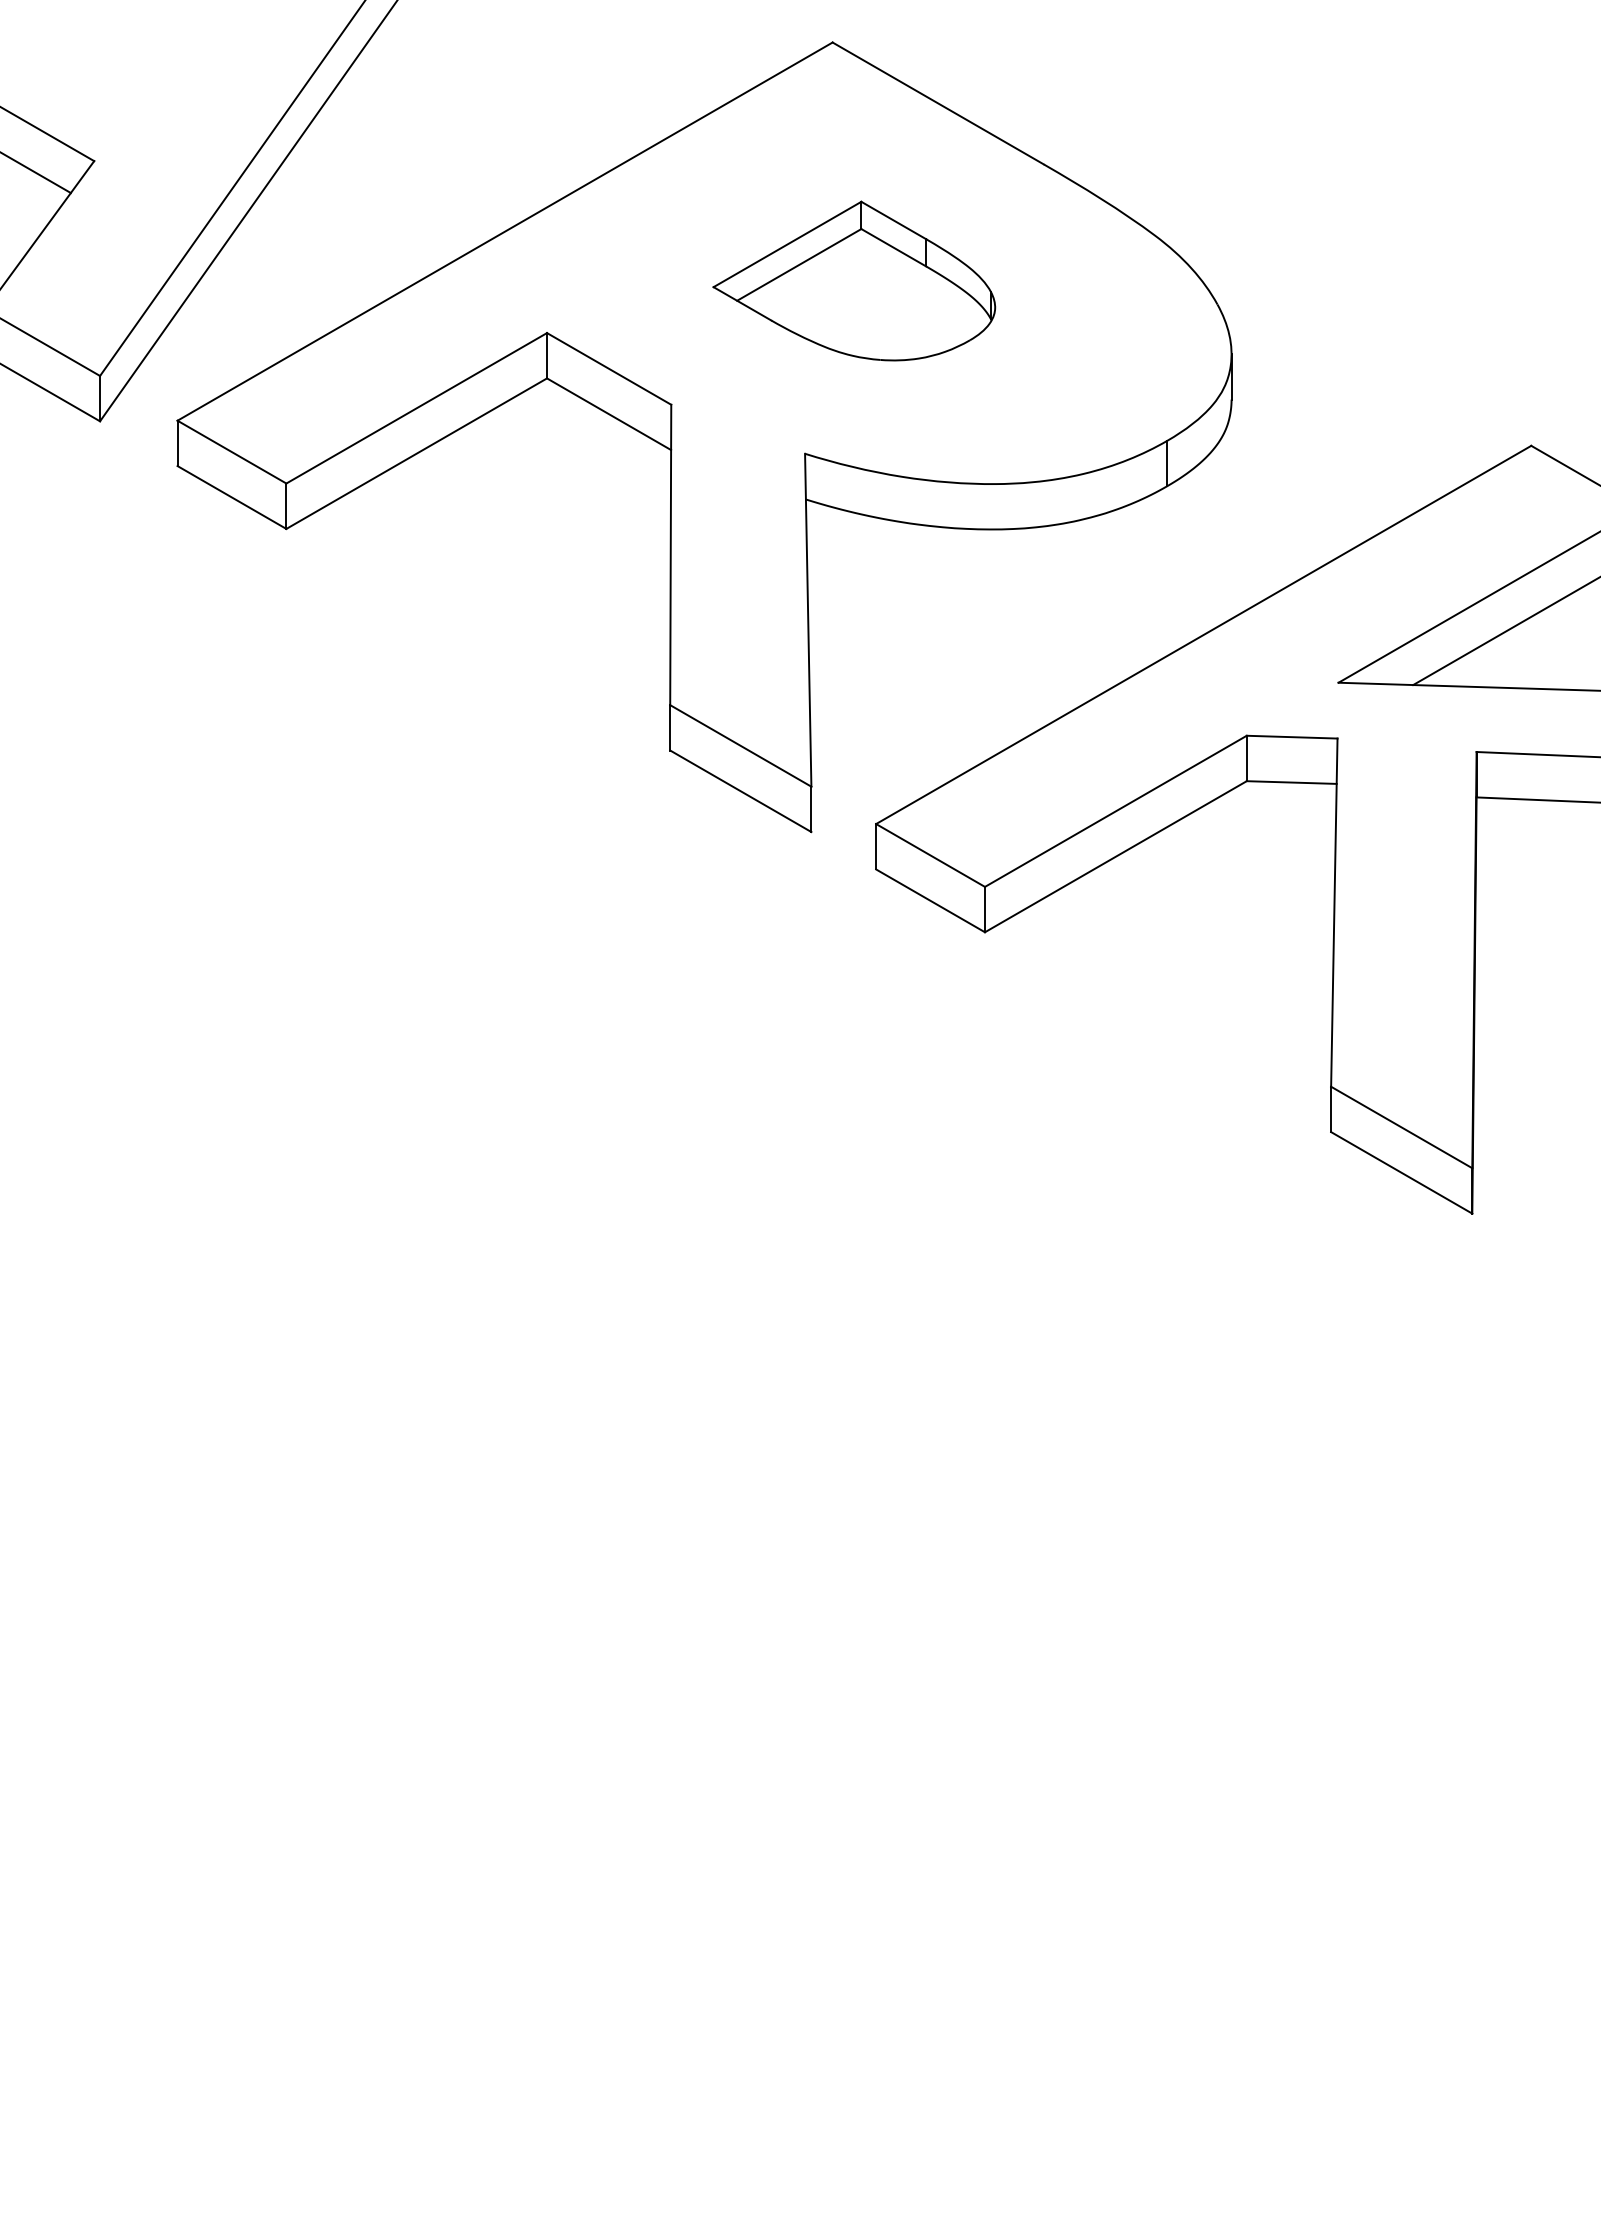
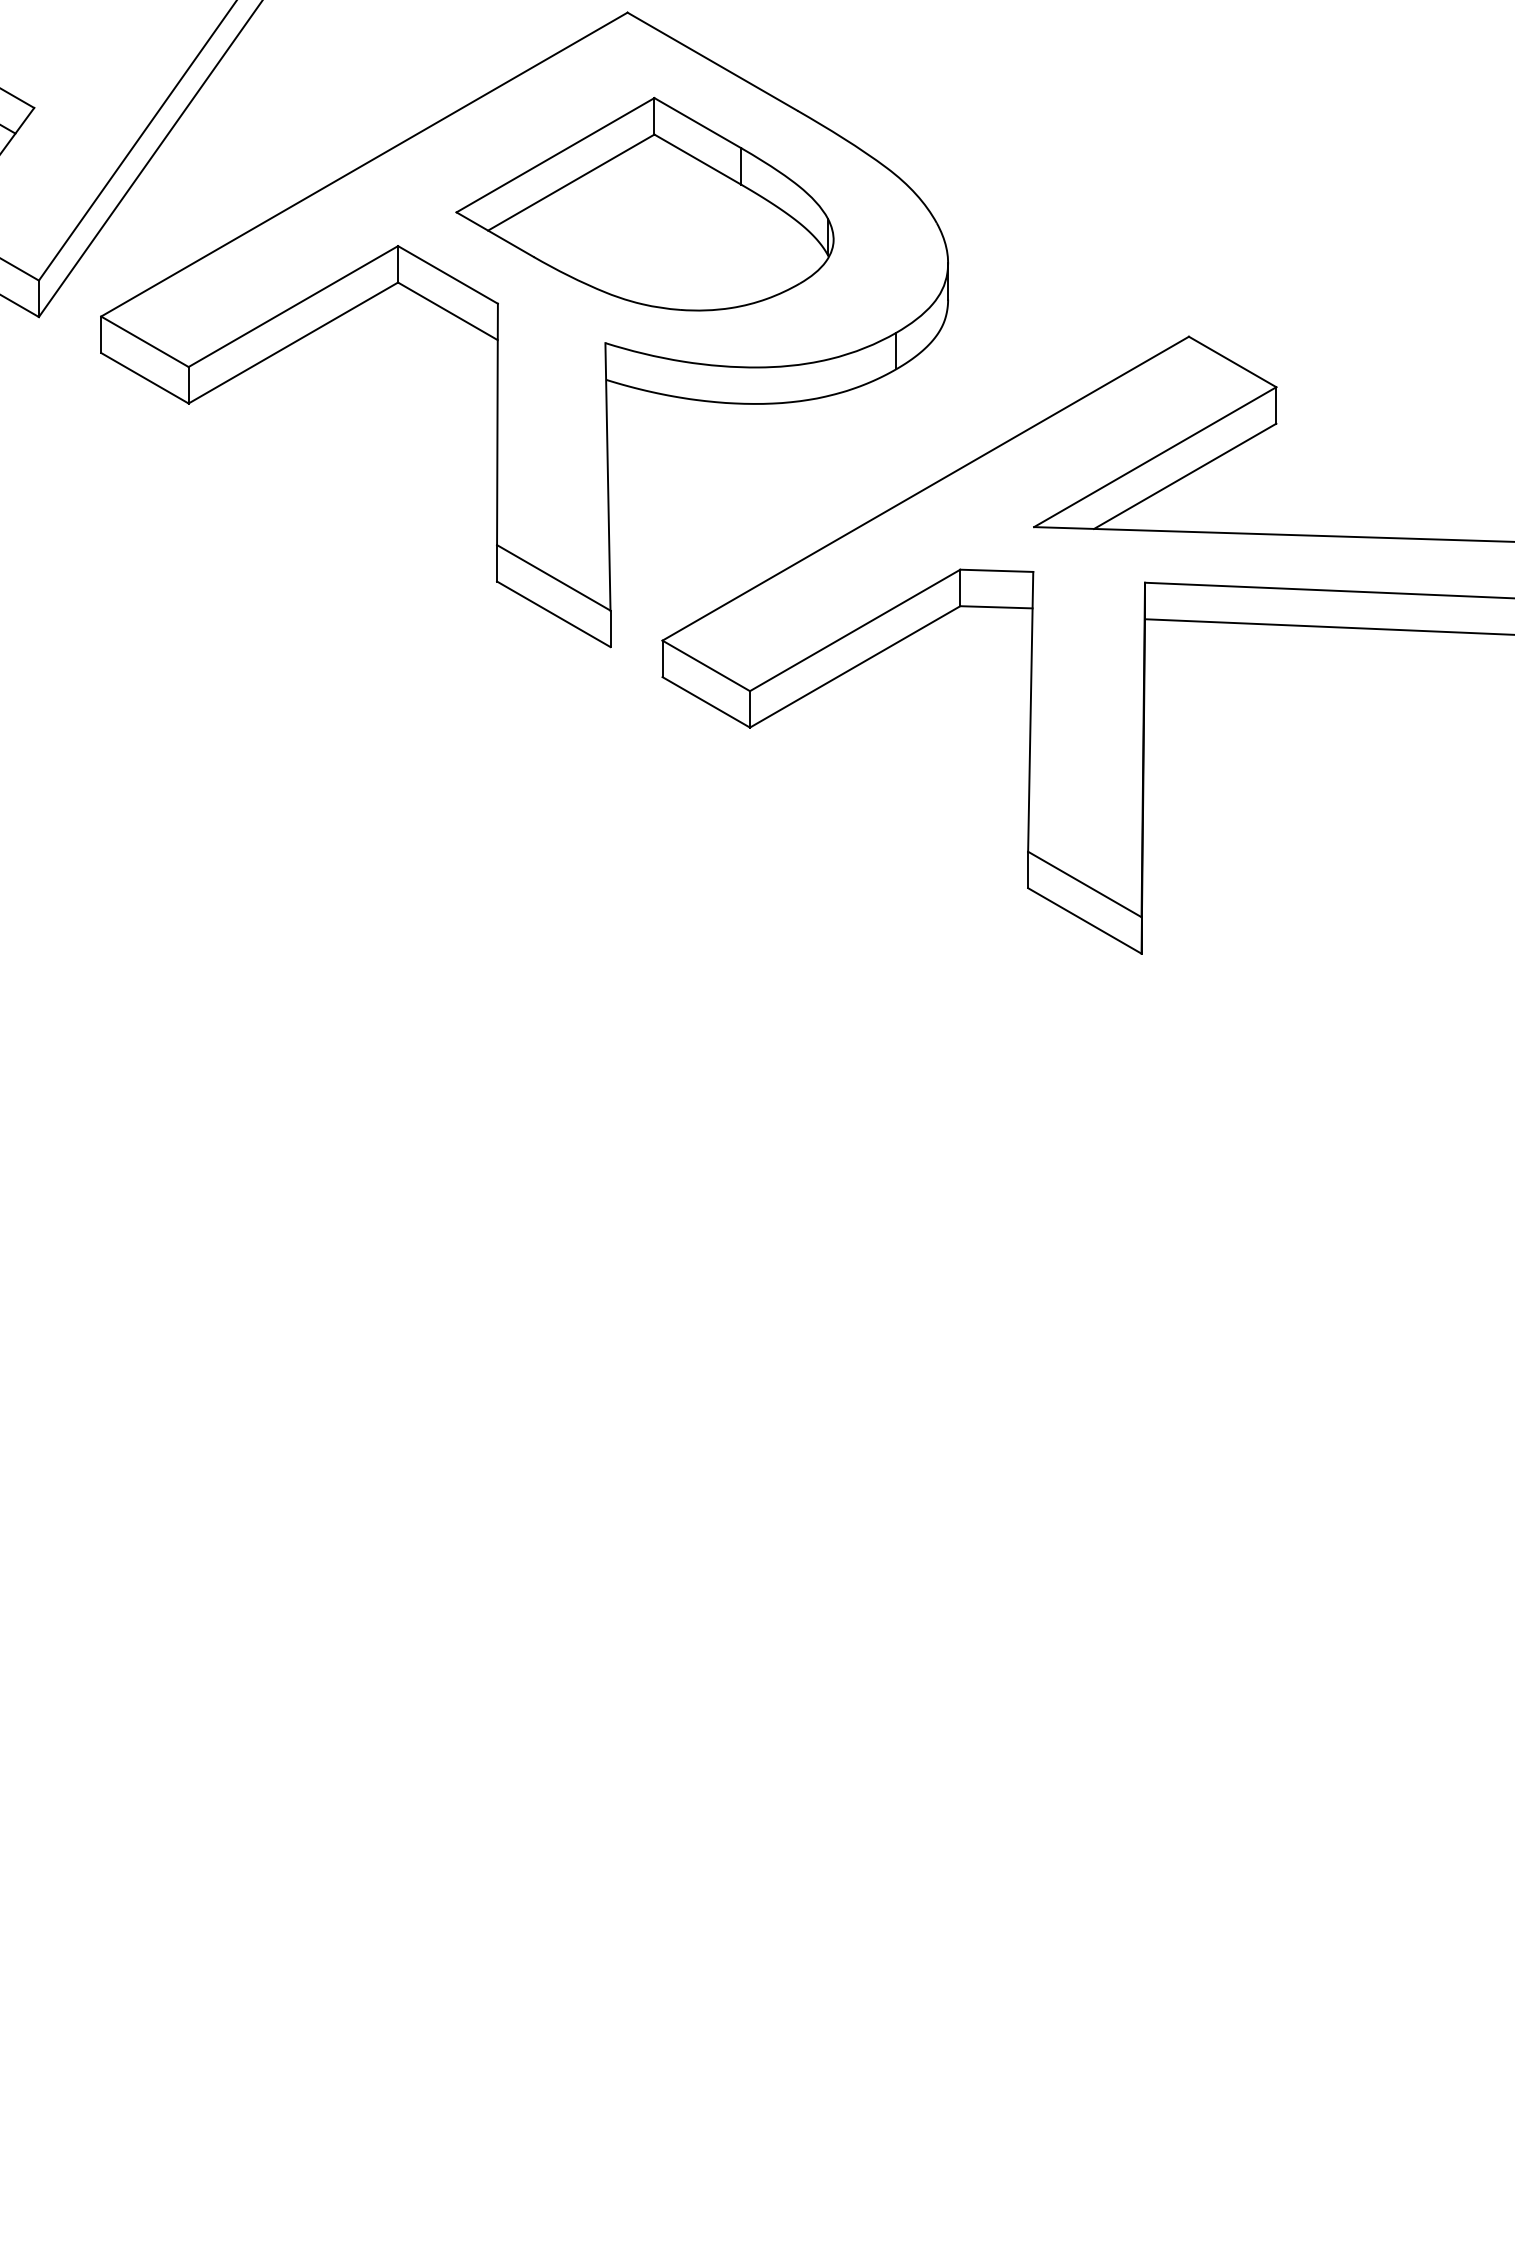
part: (853, 281) -> (644, 204), size x1.67

